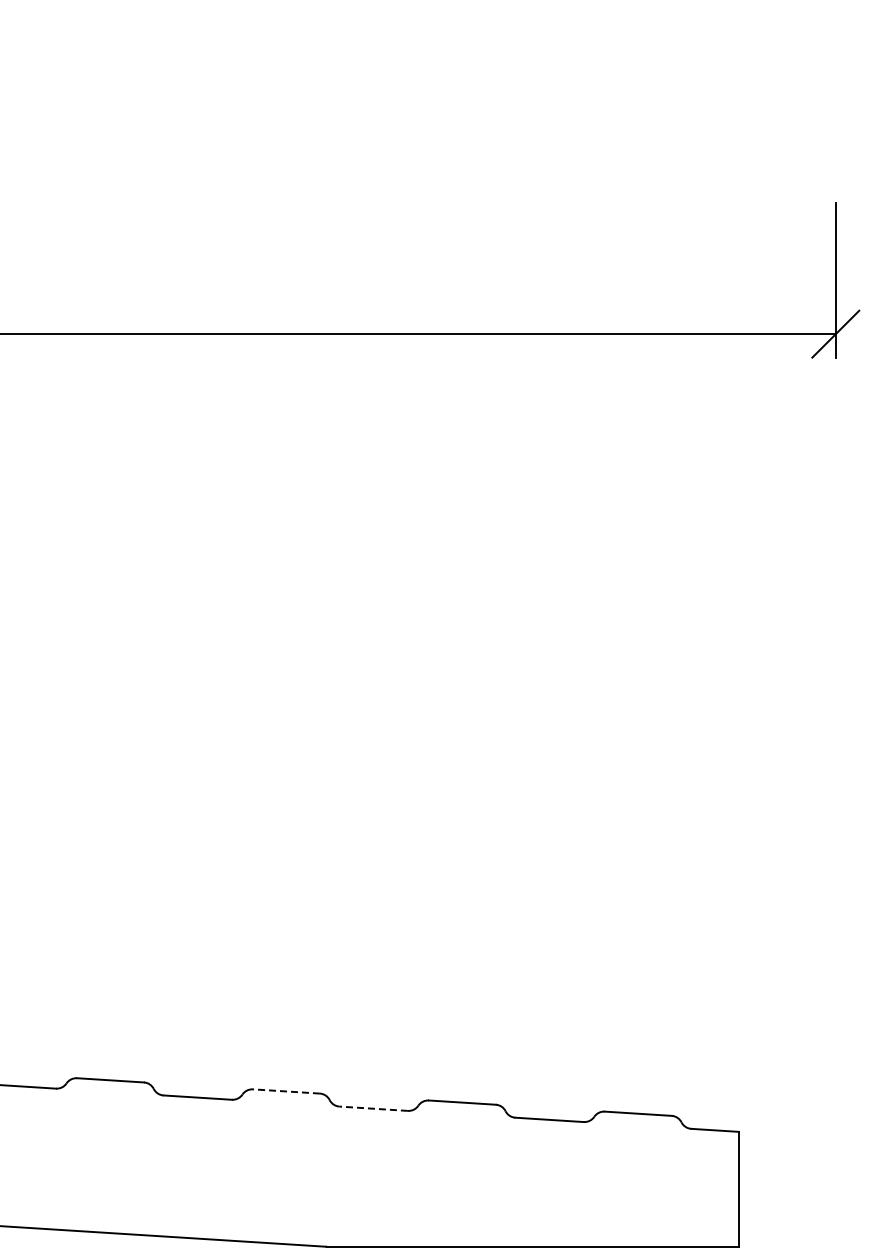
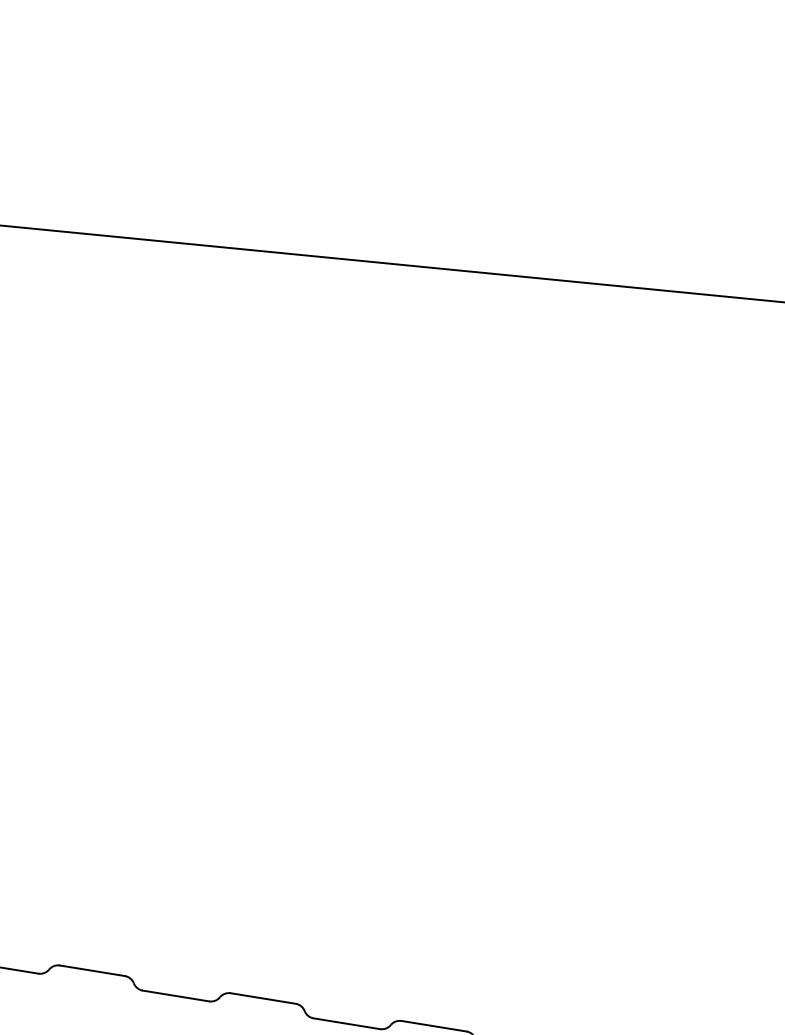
line: (286, 1091) -> (263, 998), dashed -> solid
line: (373, 1108) -> (346, 1023), dashed -> solid

